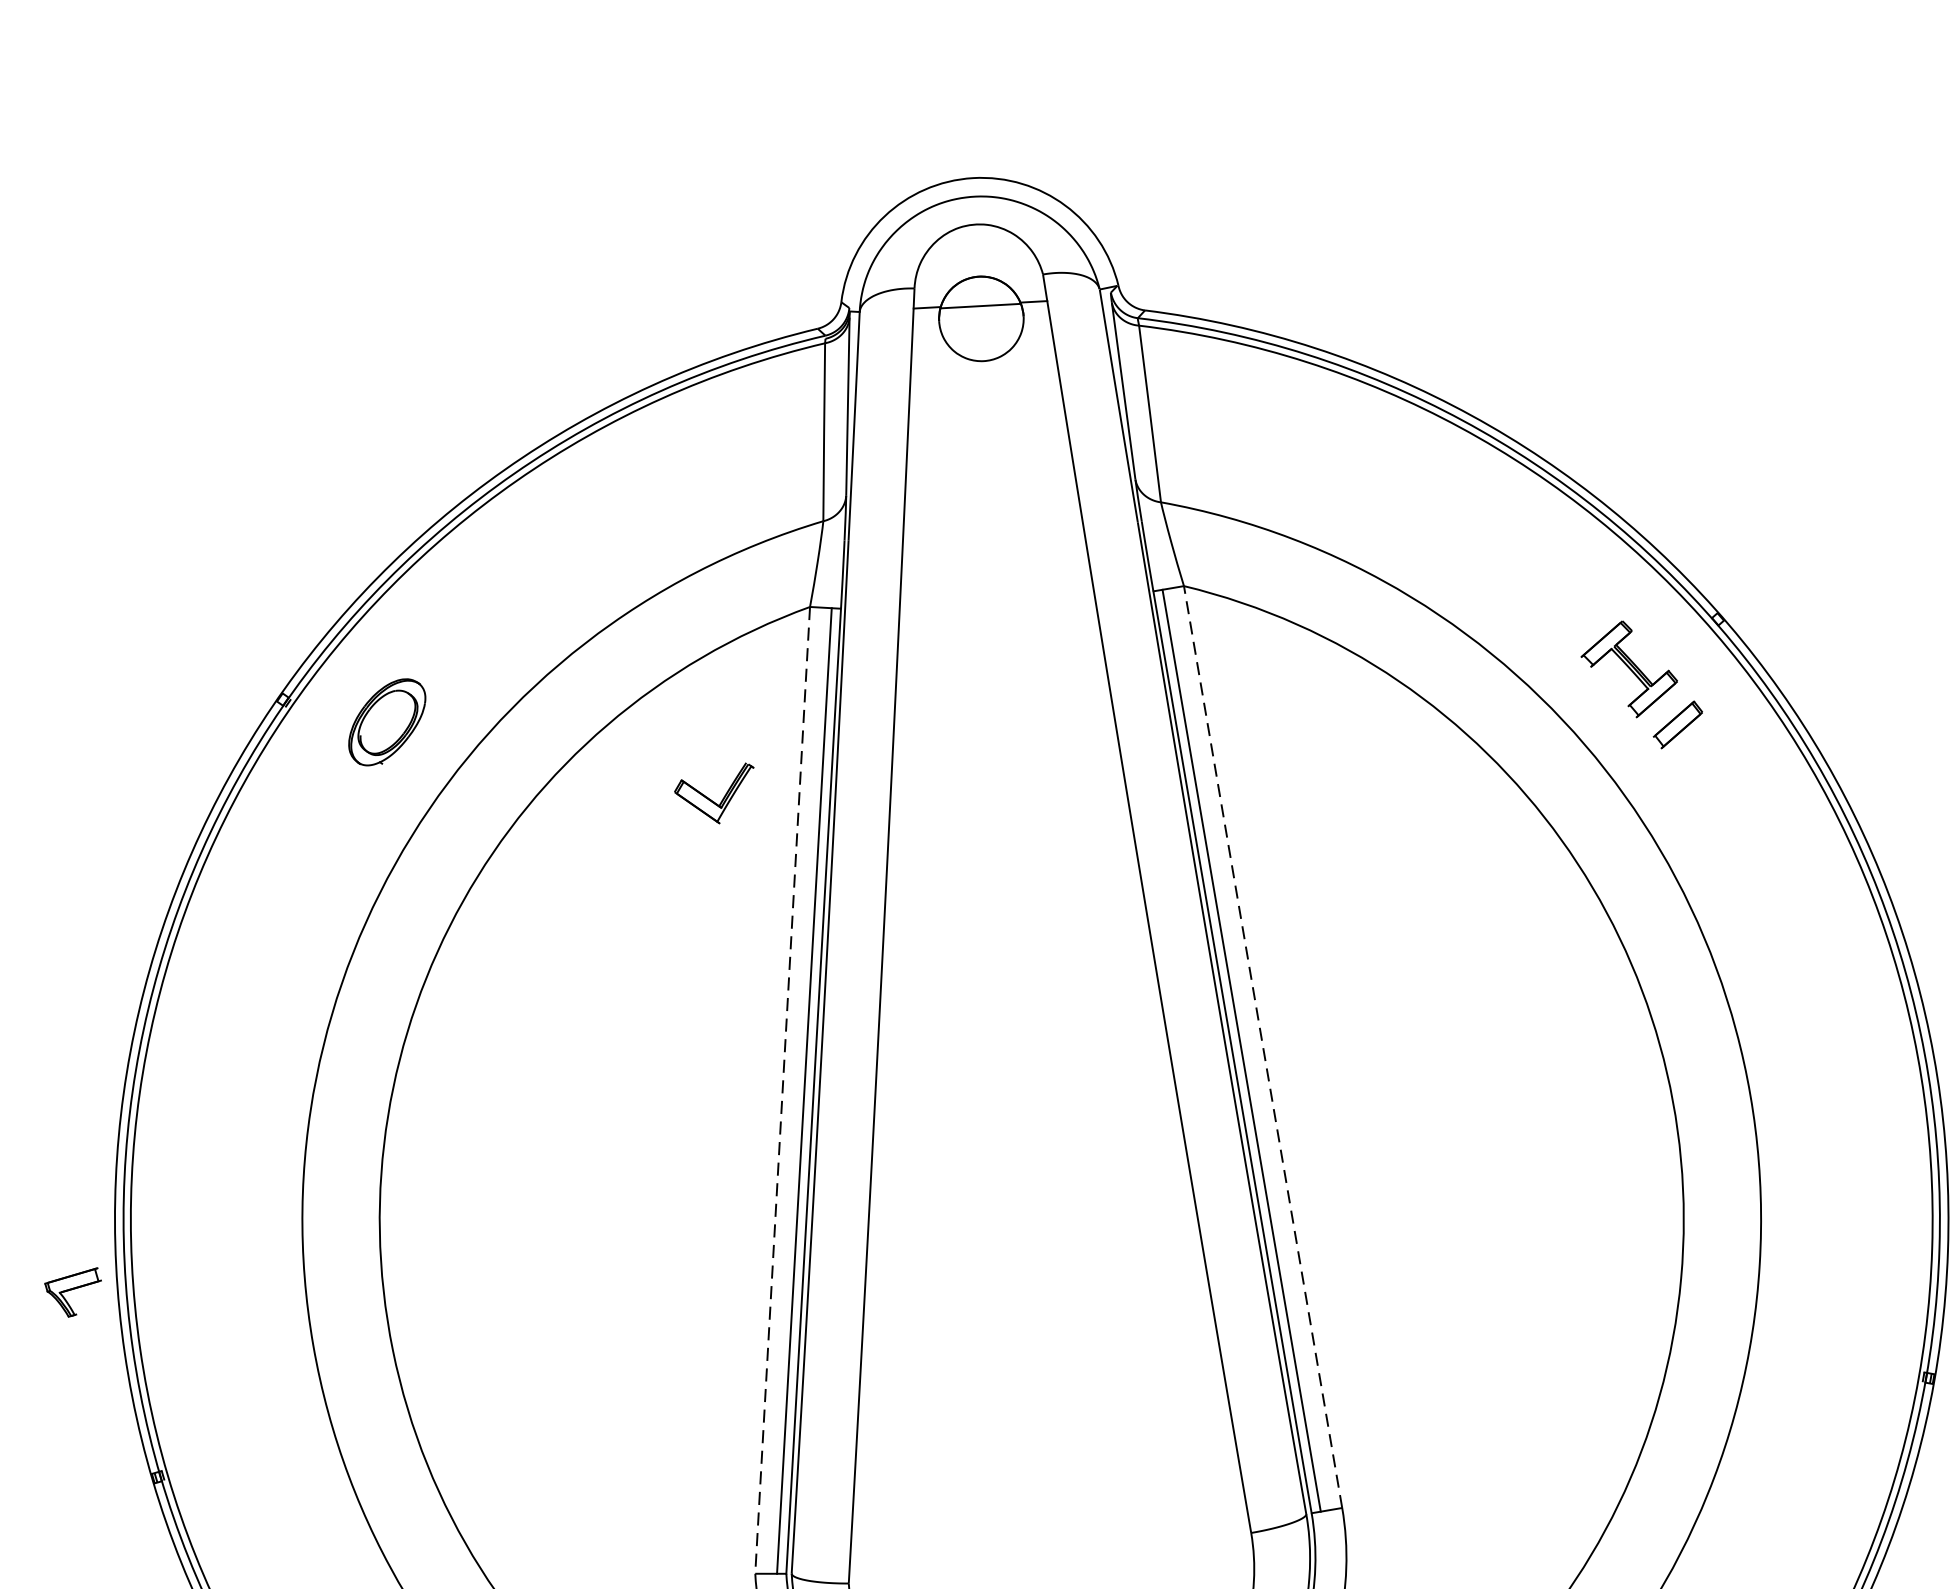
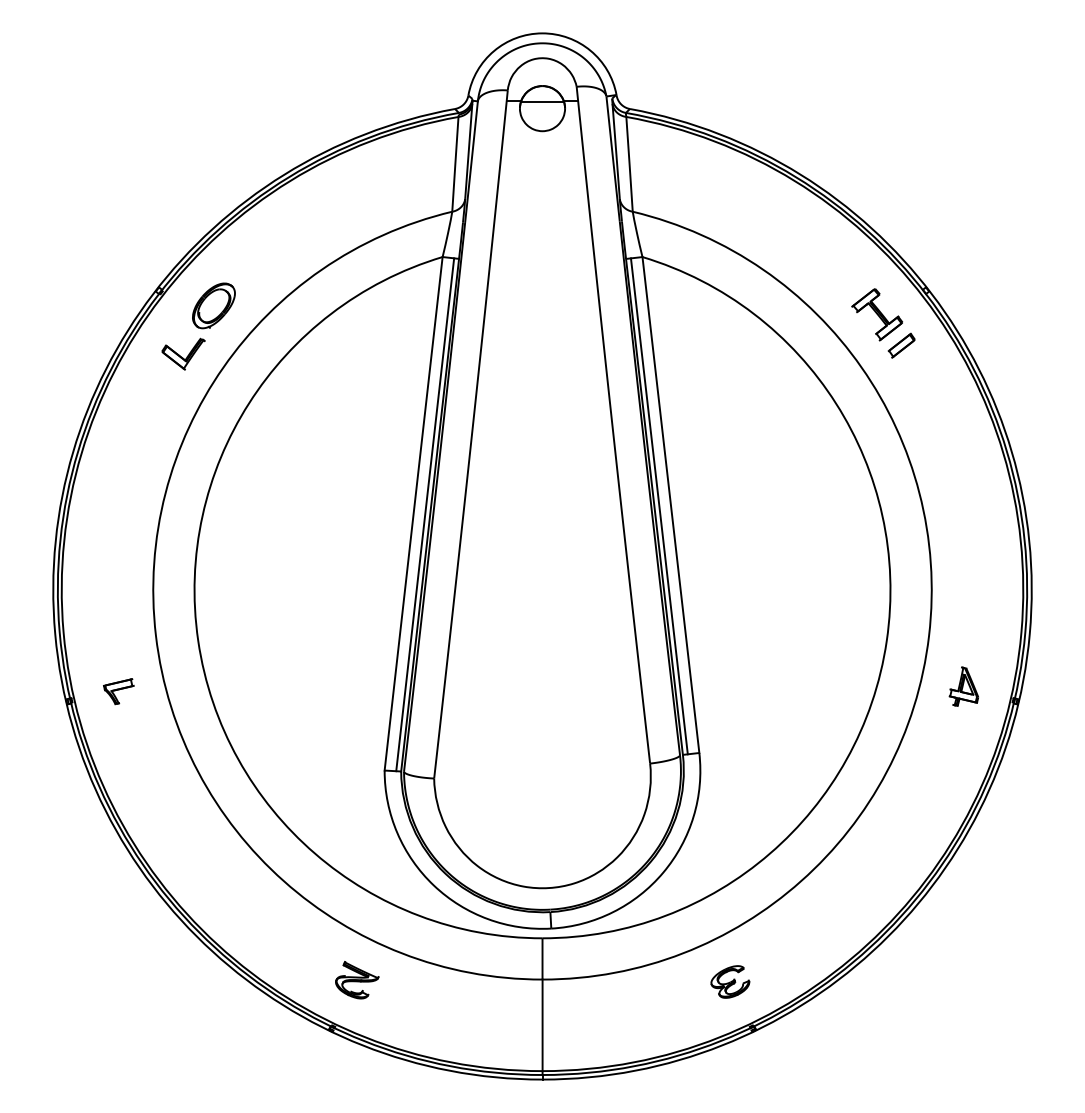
part: (715, 793) -> (183, 353), moved
line: (1262, 1047) -> (670, 505), dashed -> solid
line: (782, 1091) -> (413, 514), dashed -> solid
part: (73, 1292) -> (118, 691), moved
part: (1829, 1355) -> (963, 686), added

